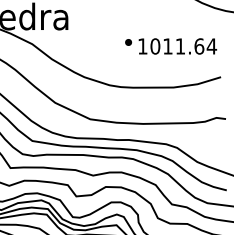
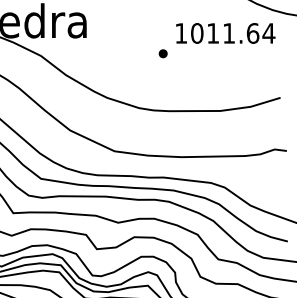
text: (177, 46) -> (225, 33), moved

